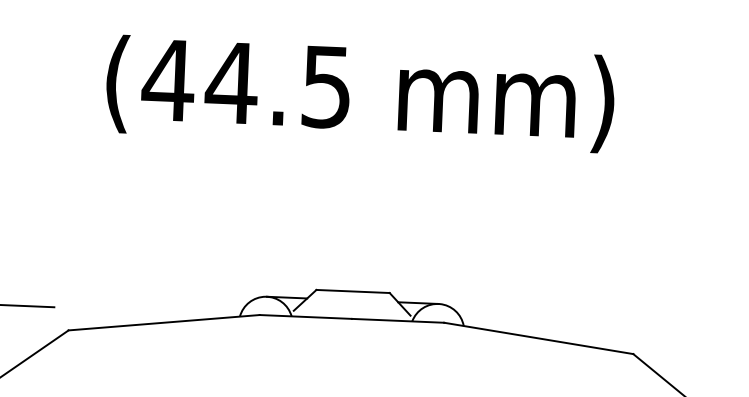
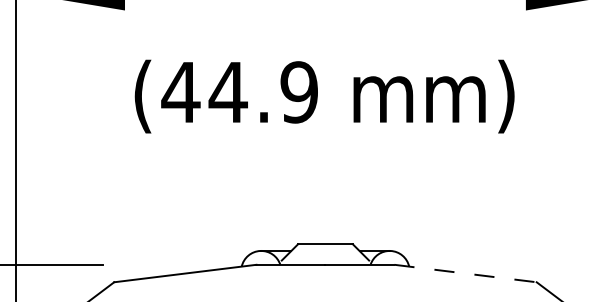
text: (325, 87) -> (298, 92), (44.5 -> (44.9
line: (538, 338) -> (465, 273), solid -> dashed

